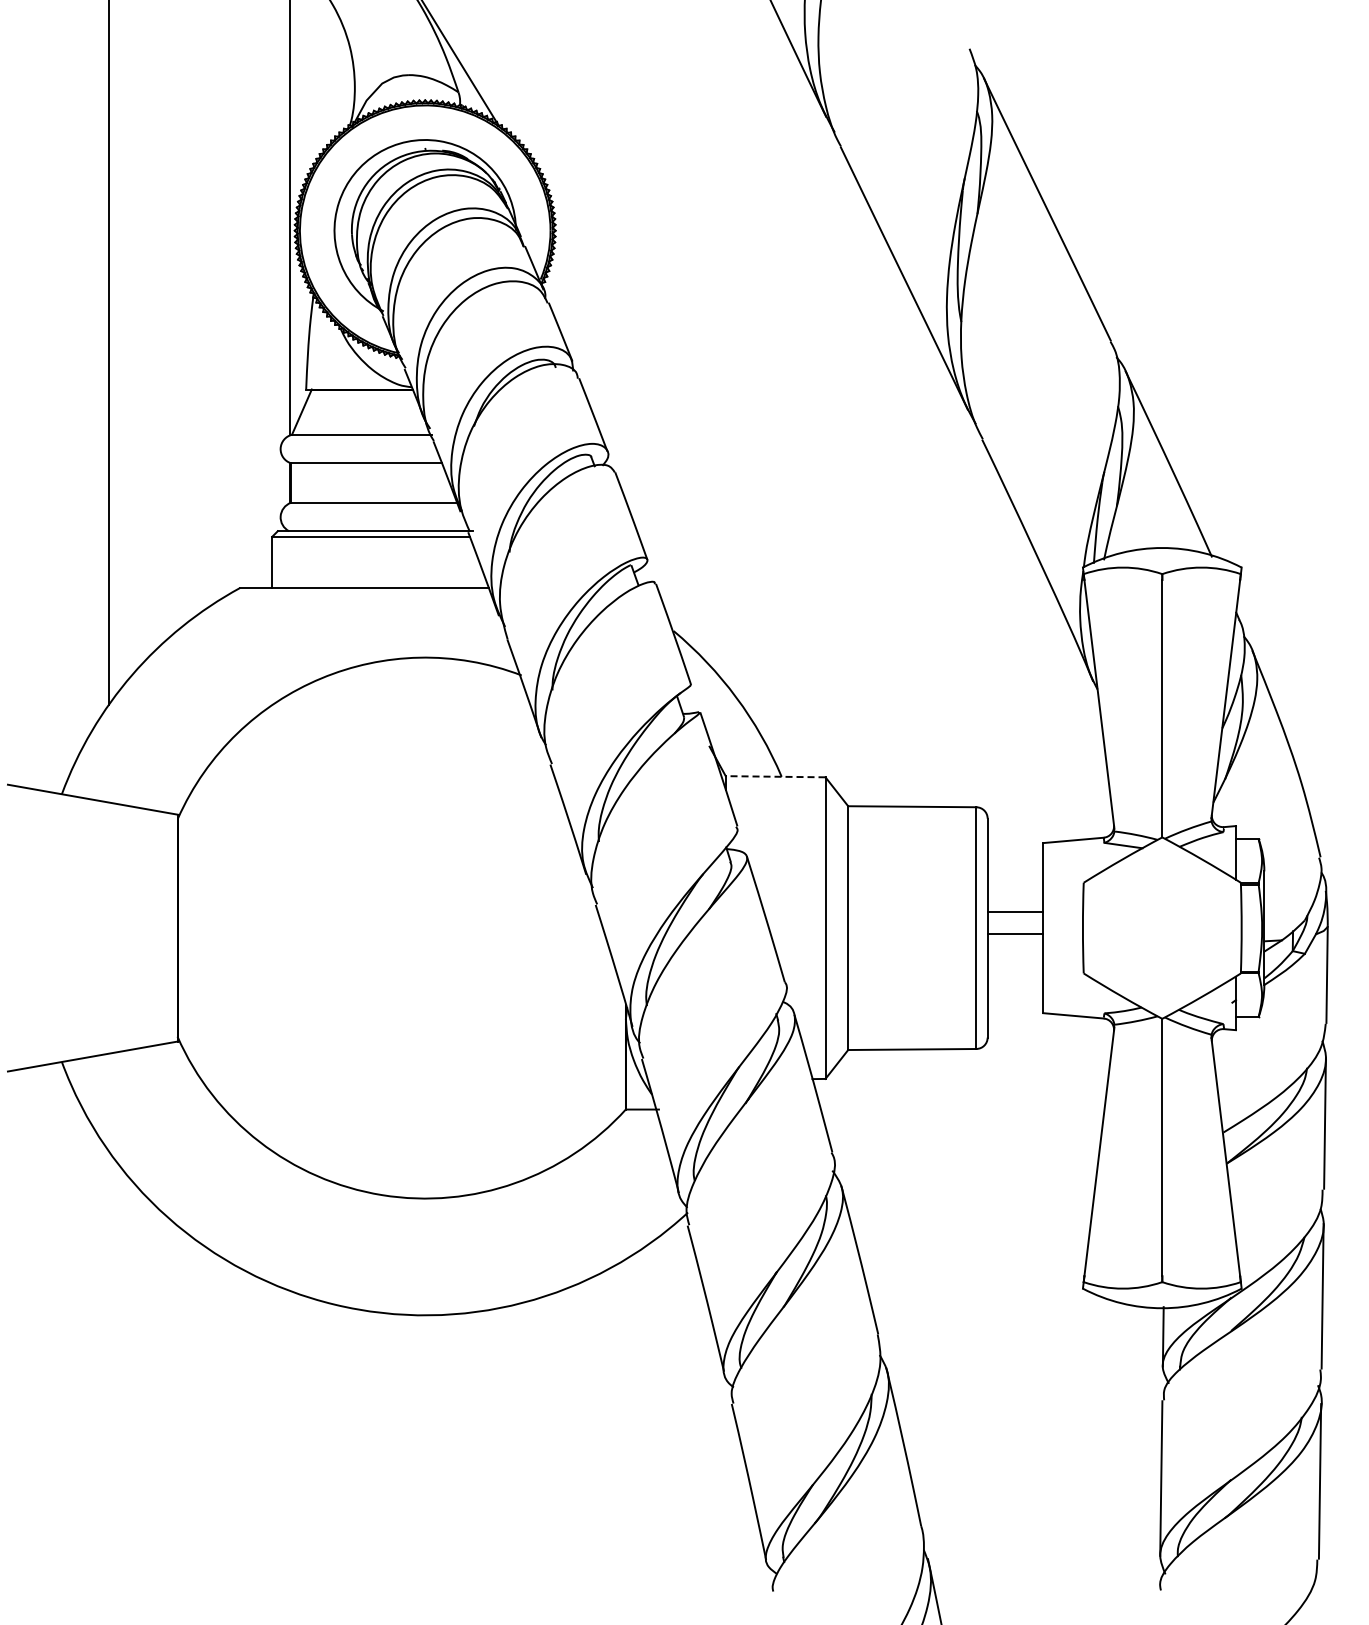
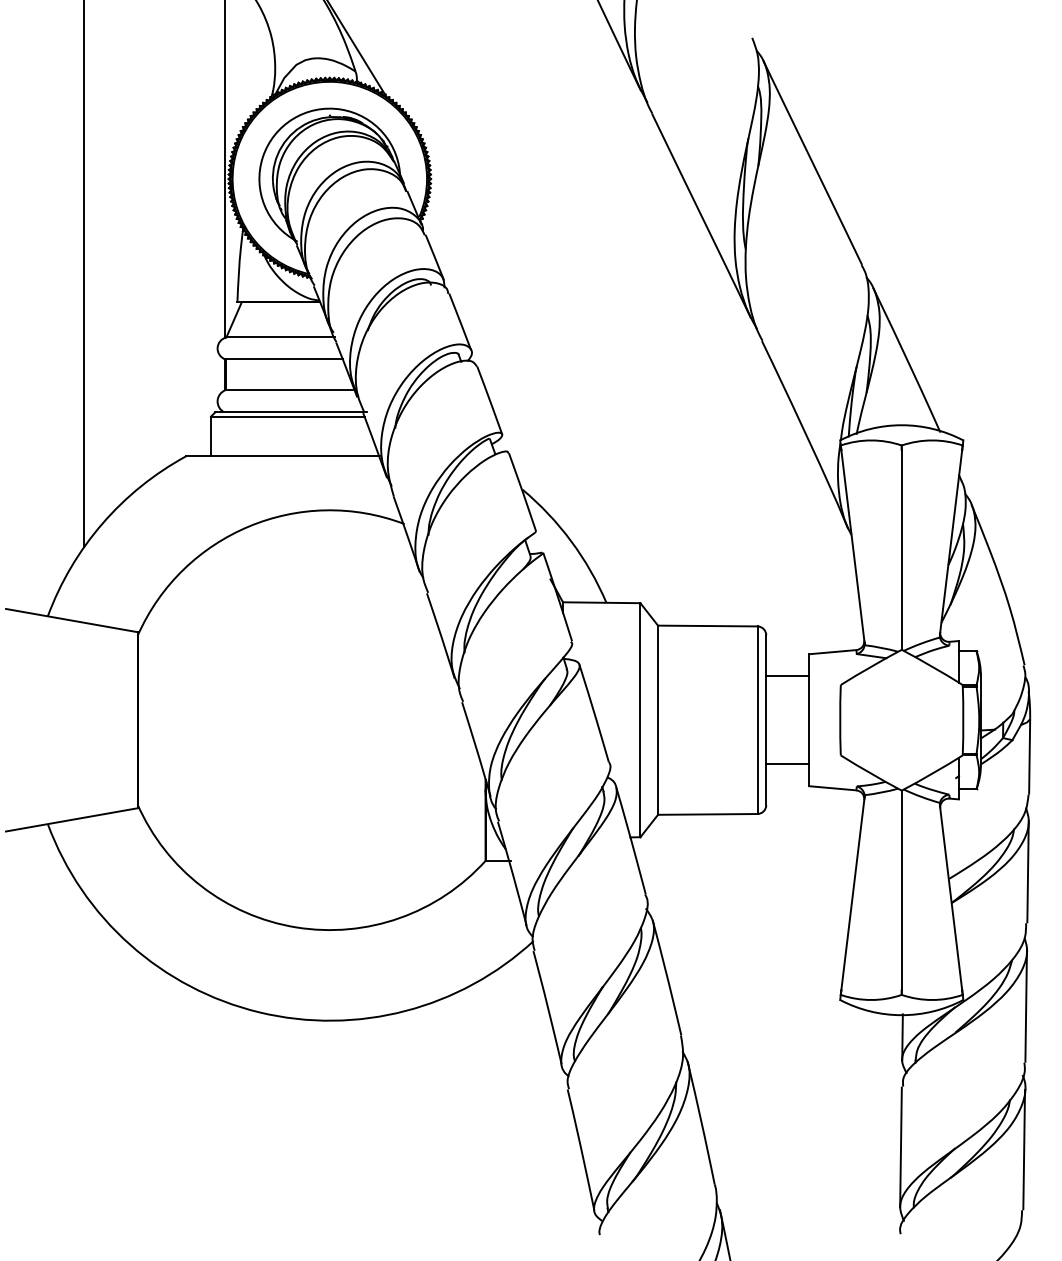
line: (775, 776) -> (601, 602), dashed -> solid
line: (1015, 911) -> (787, 763), moved
line: (1015, 934) -> (787, 676), moved

